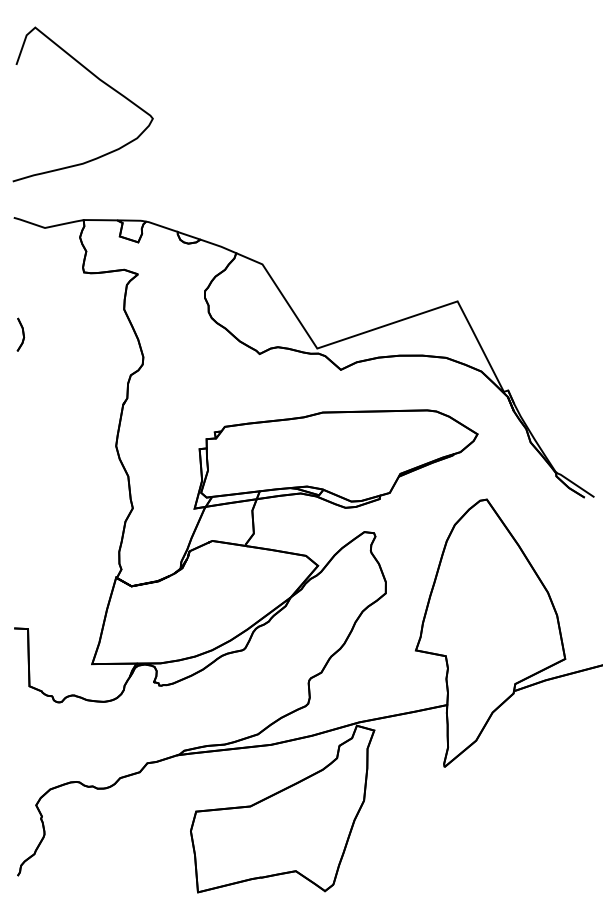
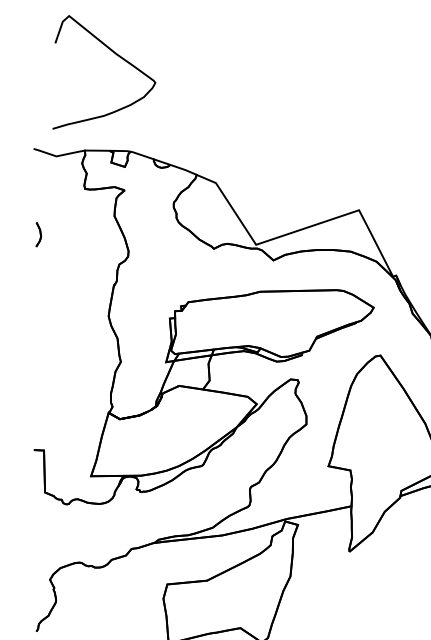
curve: (100, 81) -> (116, 55), moved

